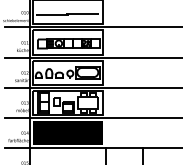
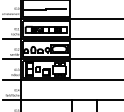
fill: (67, 131) -> (45, 89), removed

